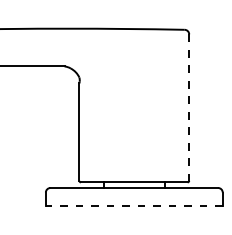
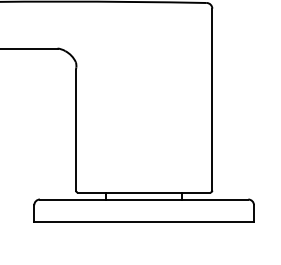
line: (189, 108) -> (212, 100), dashed -> solid
line: (133, 206) -> (143, 222), dashed -> solid

